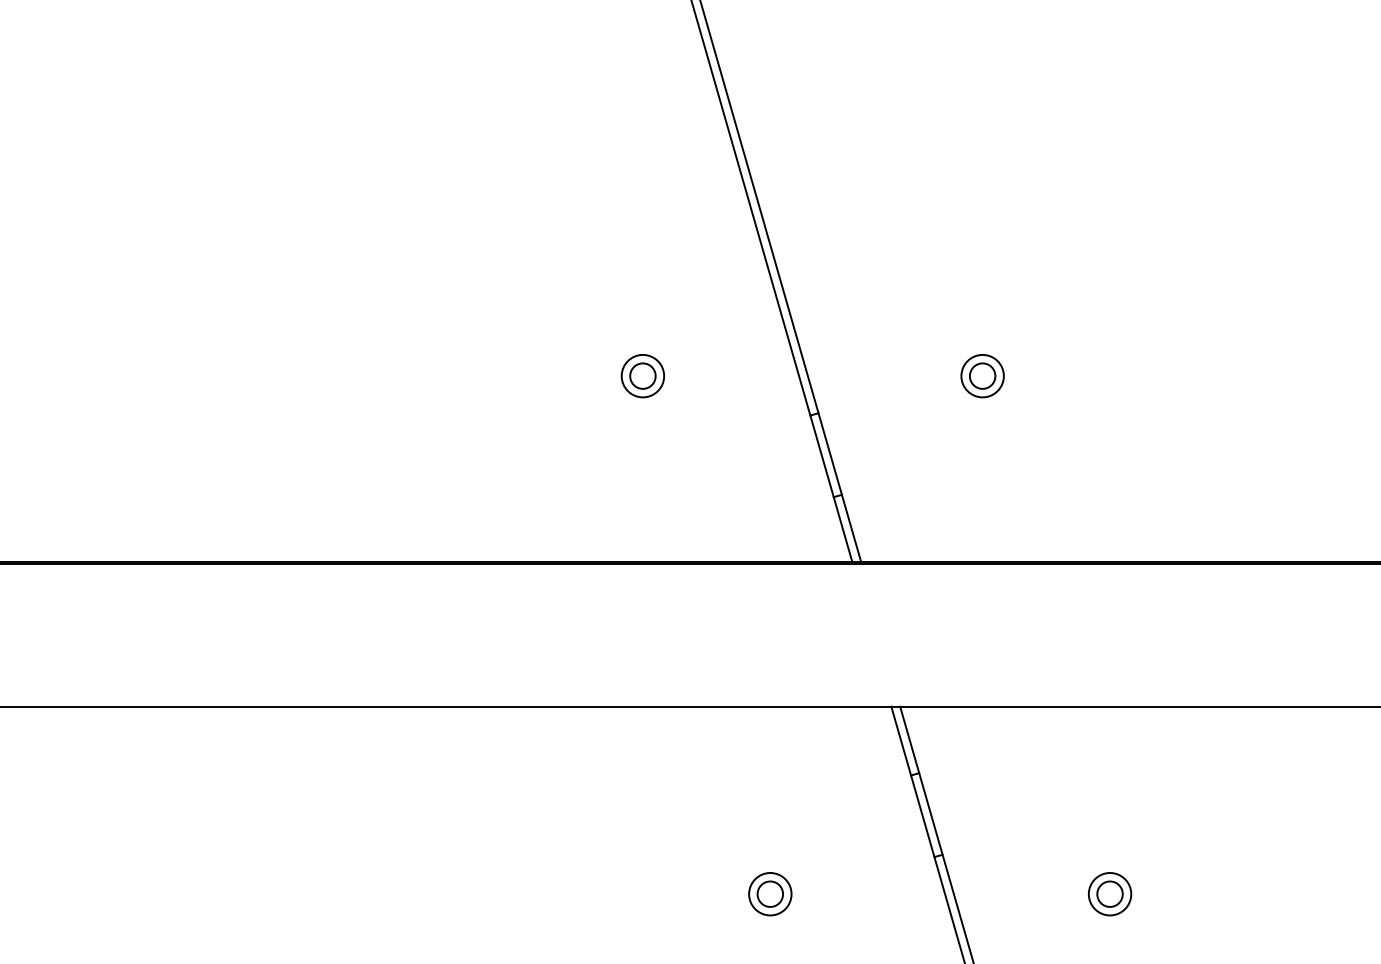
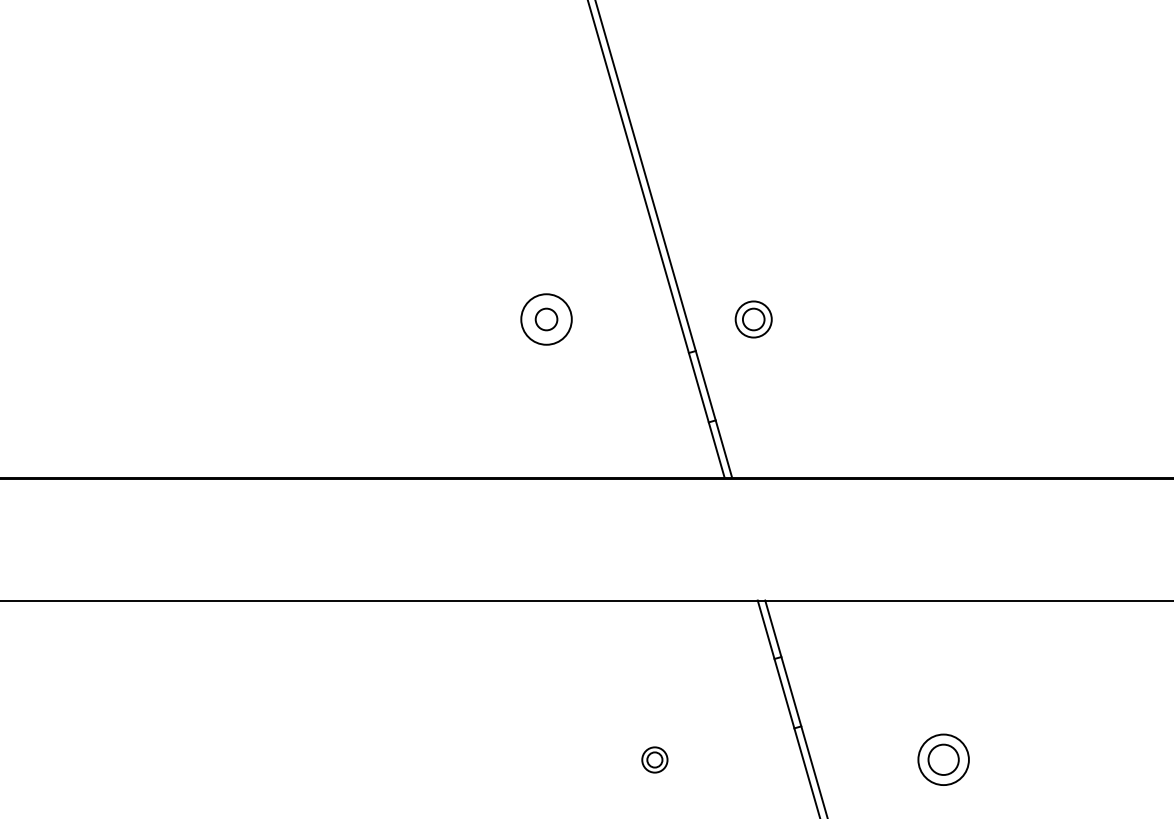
circle: (642, 375) -> (546, 318), size x1.4
part: (982, 376) -> (753, 319), moved
part: (770, 894) -> (655, 760), size x0.7
part: (1109, 894) -> (943, 760), size x1.4

